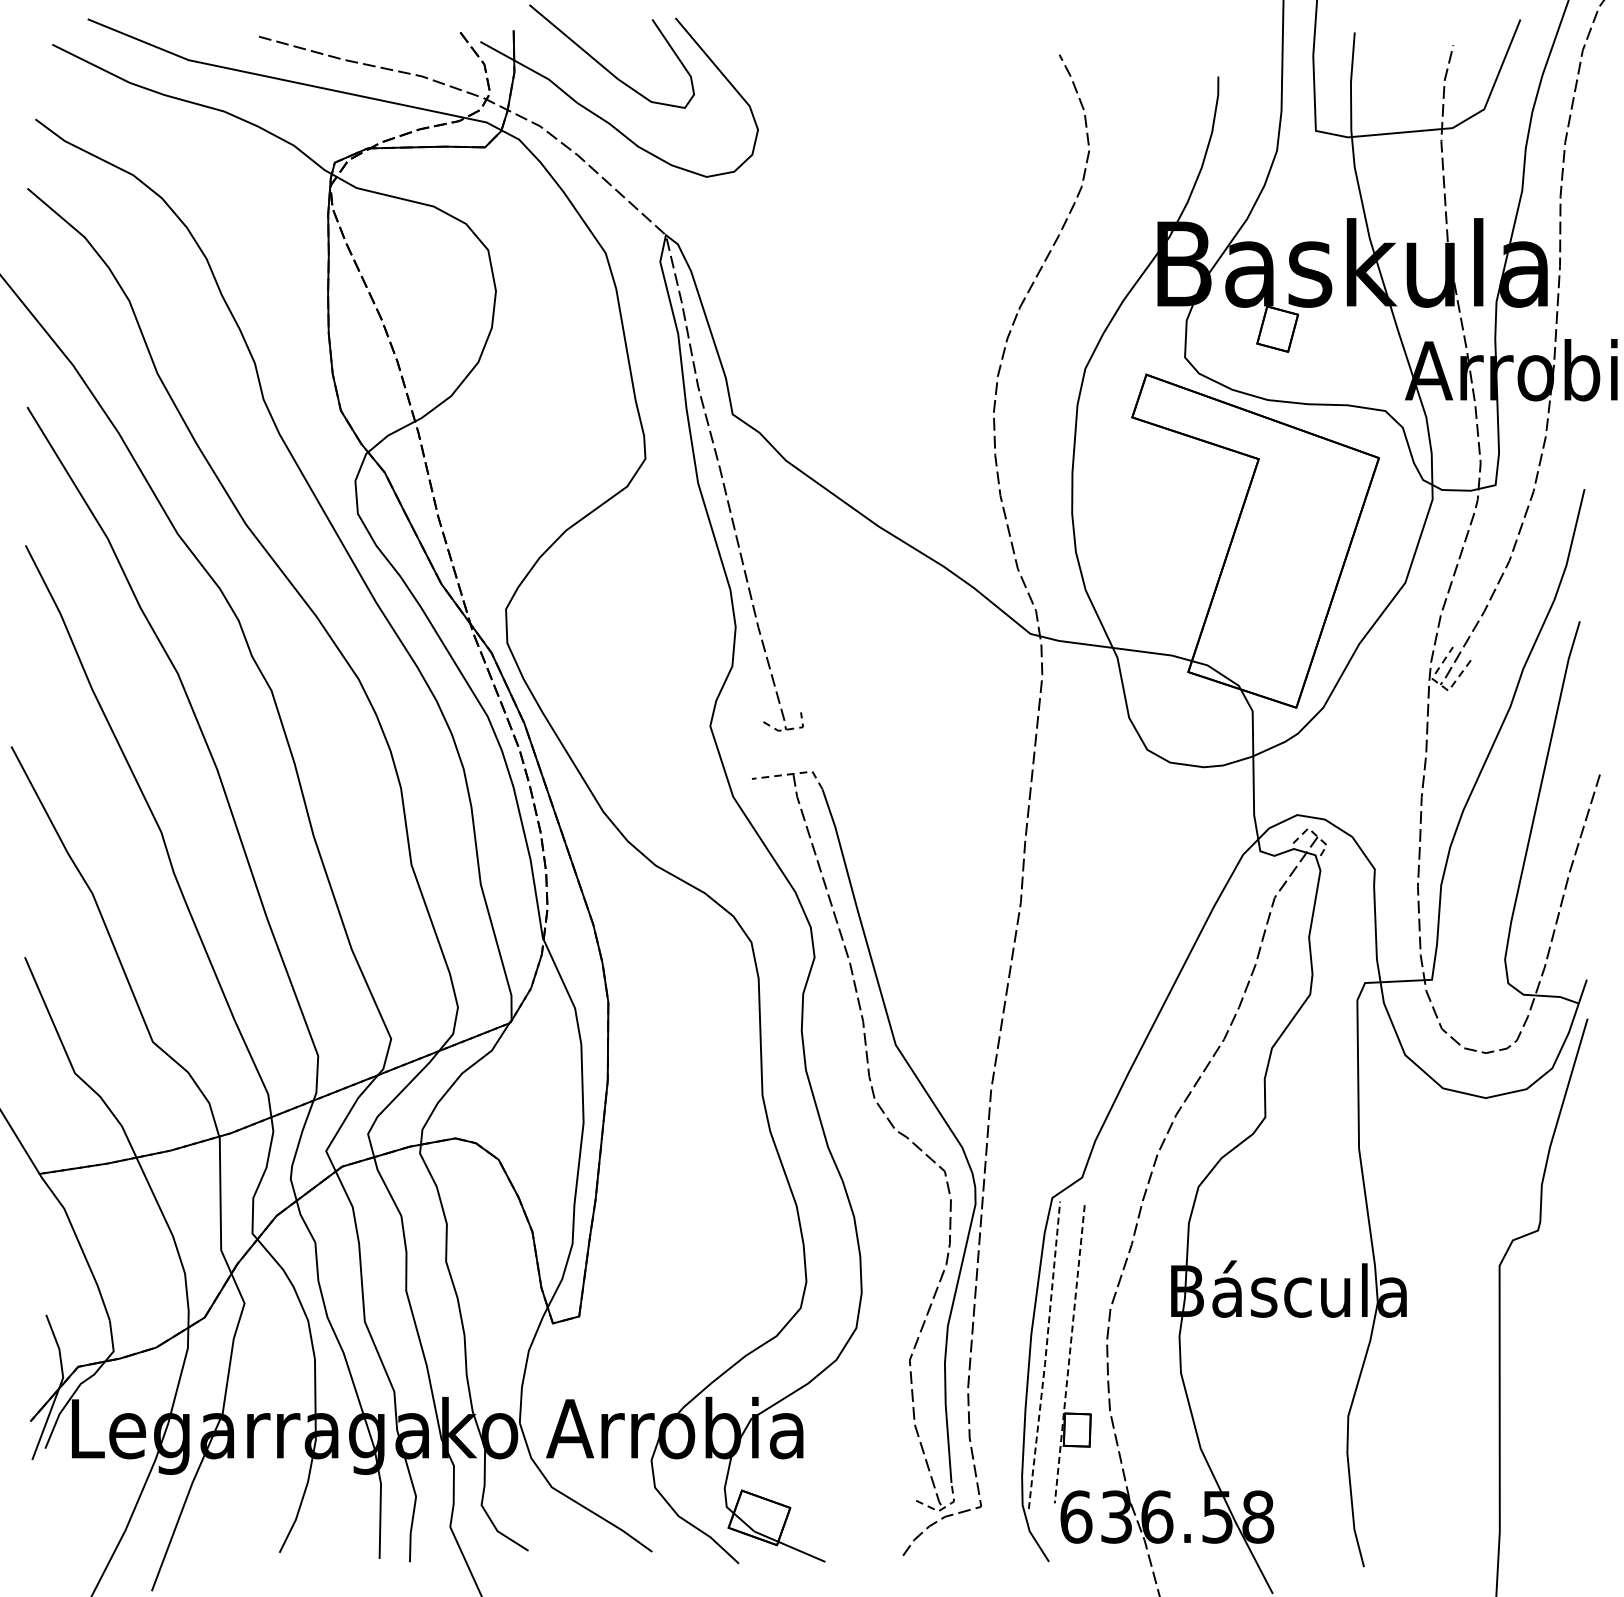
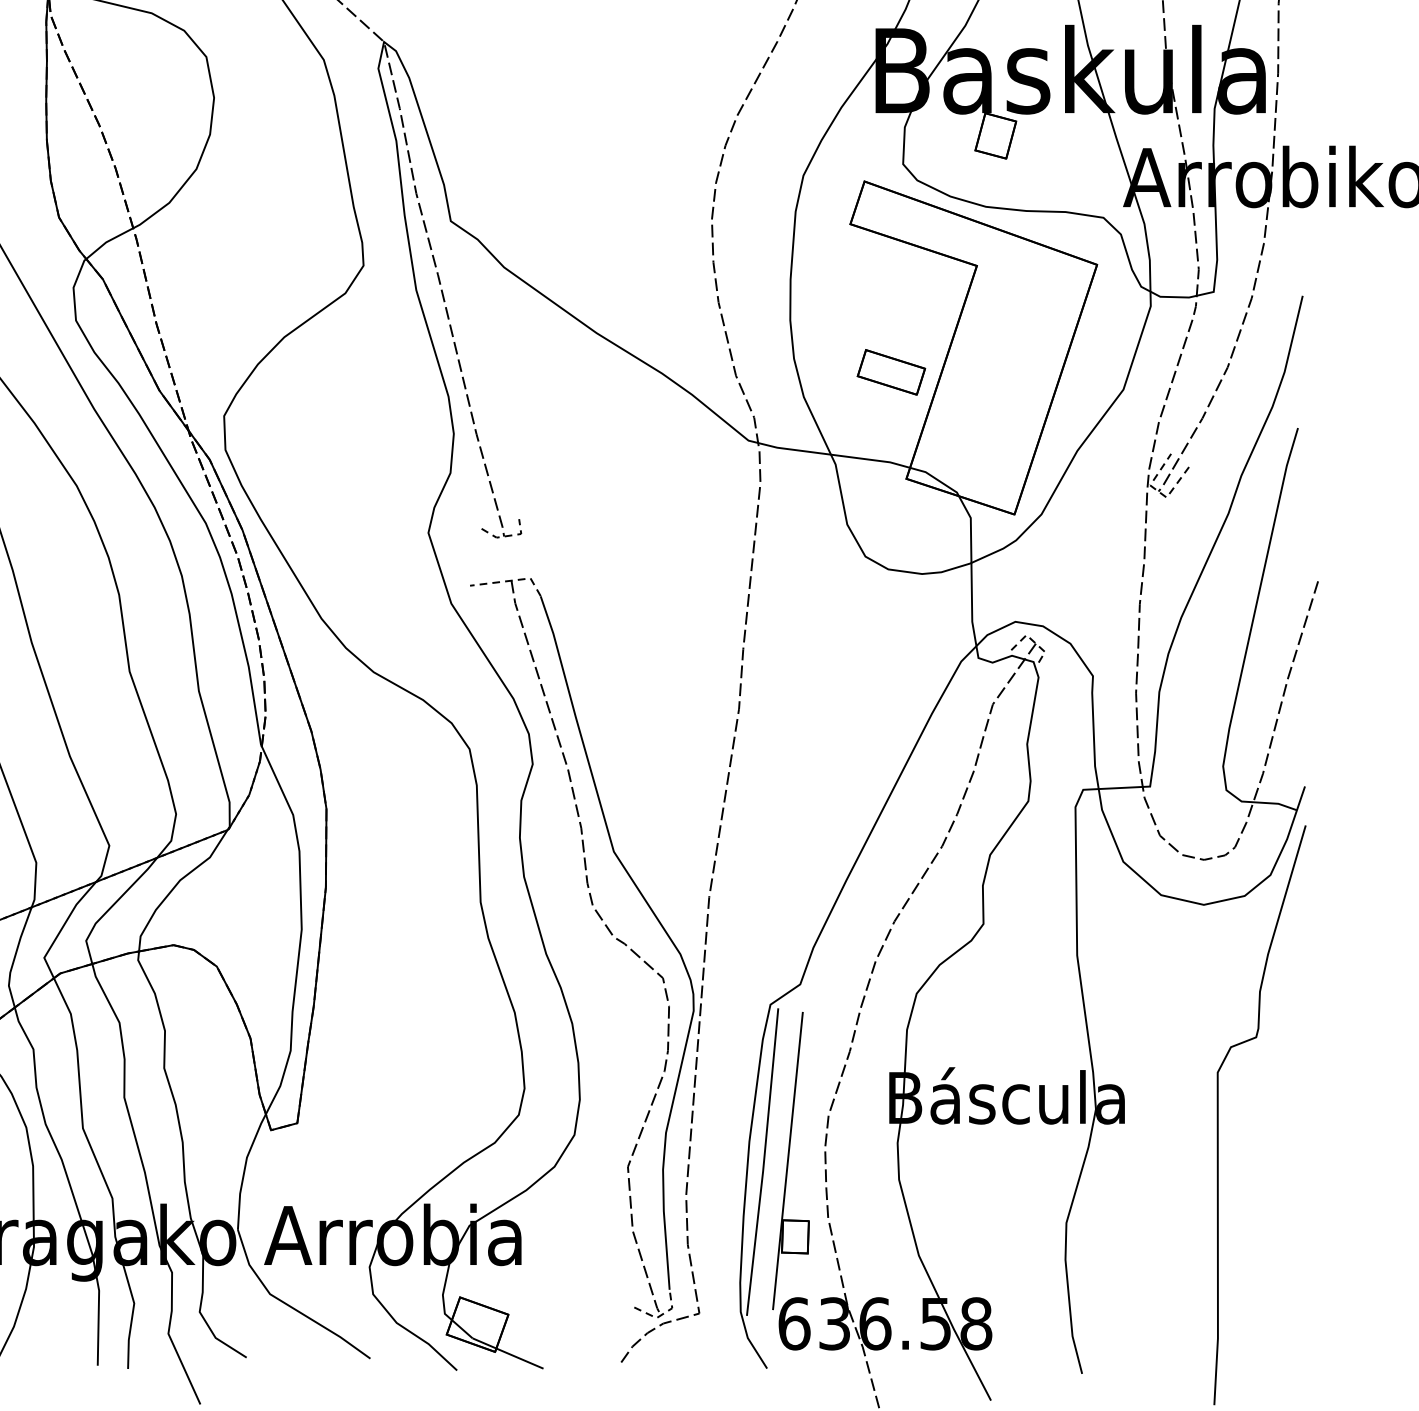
part: (1172, 565) -> (890, 372), added
line: (1069, 1354) -> (787, 1161), dashed -> solid
line: (1045, 1355) -> (763, 1162), dashed -> solid

